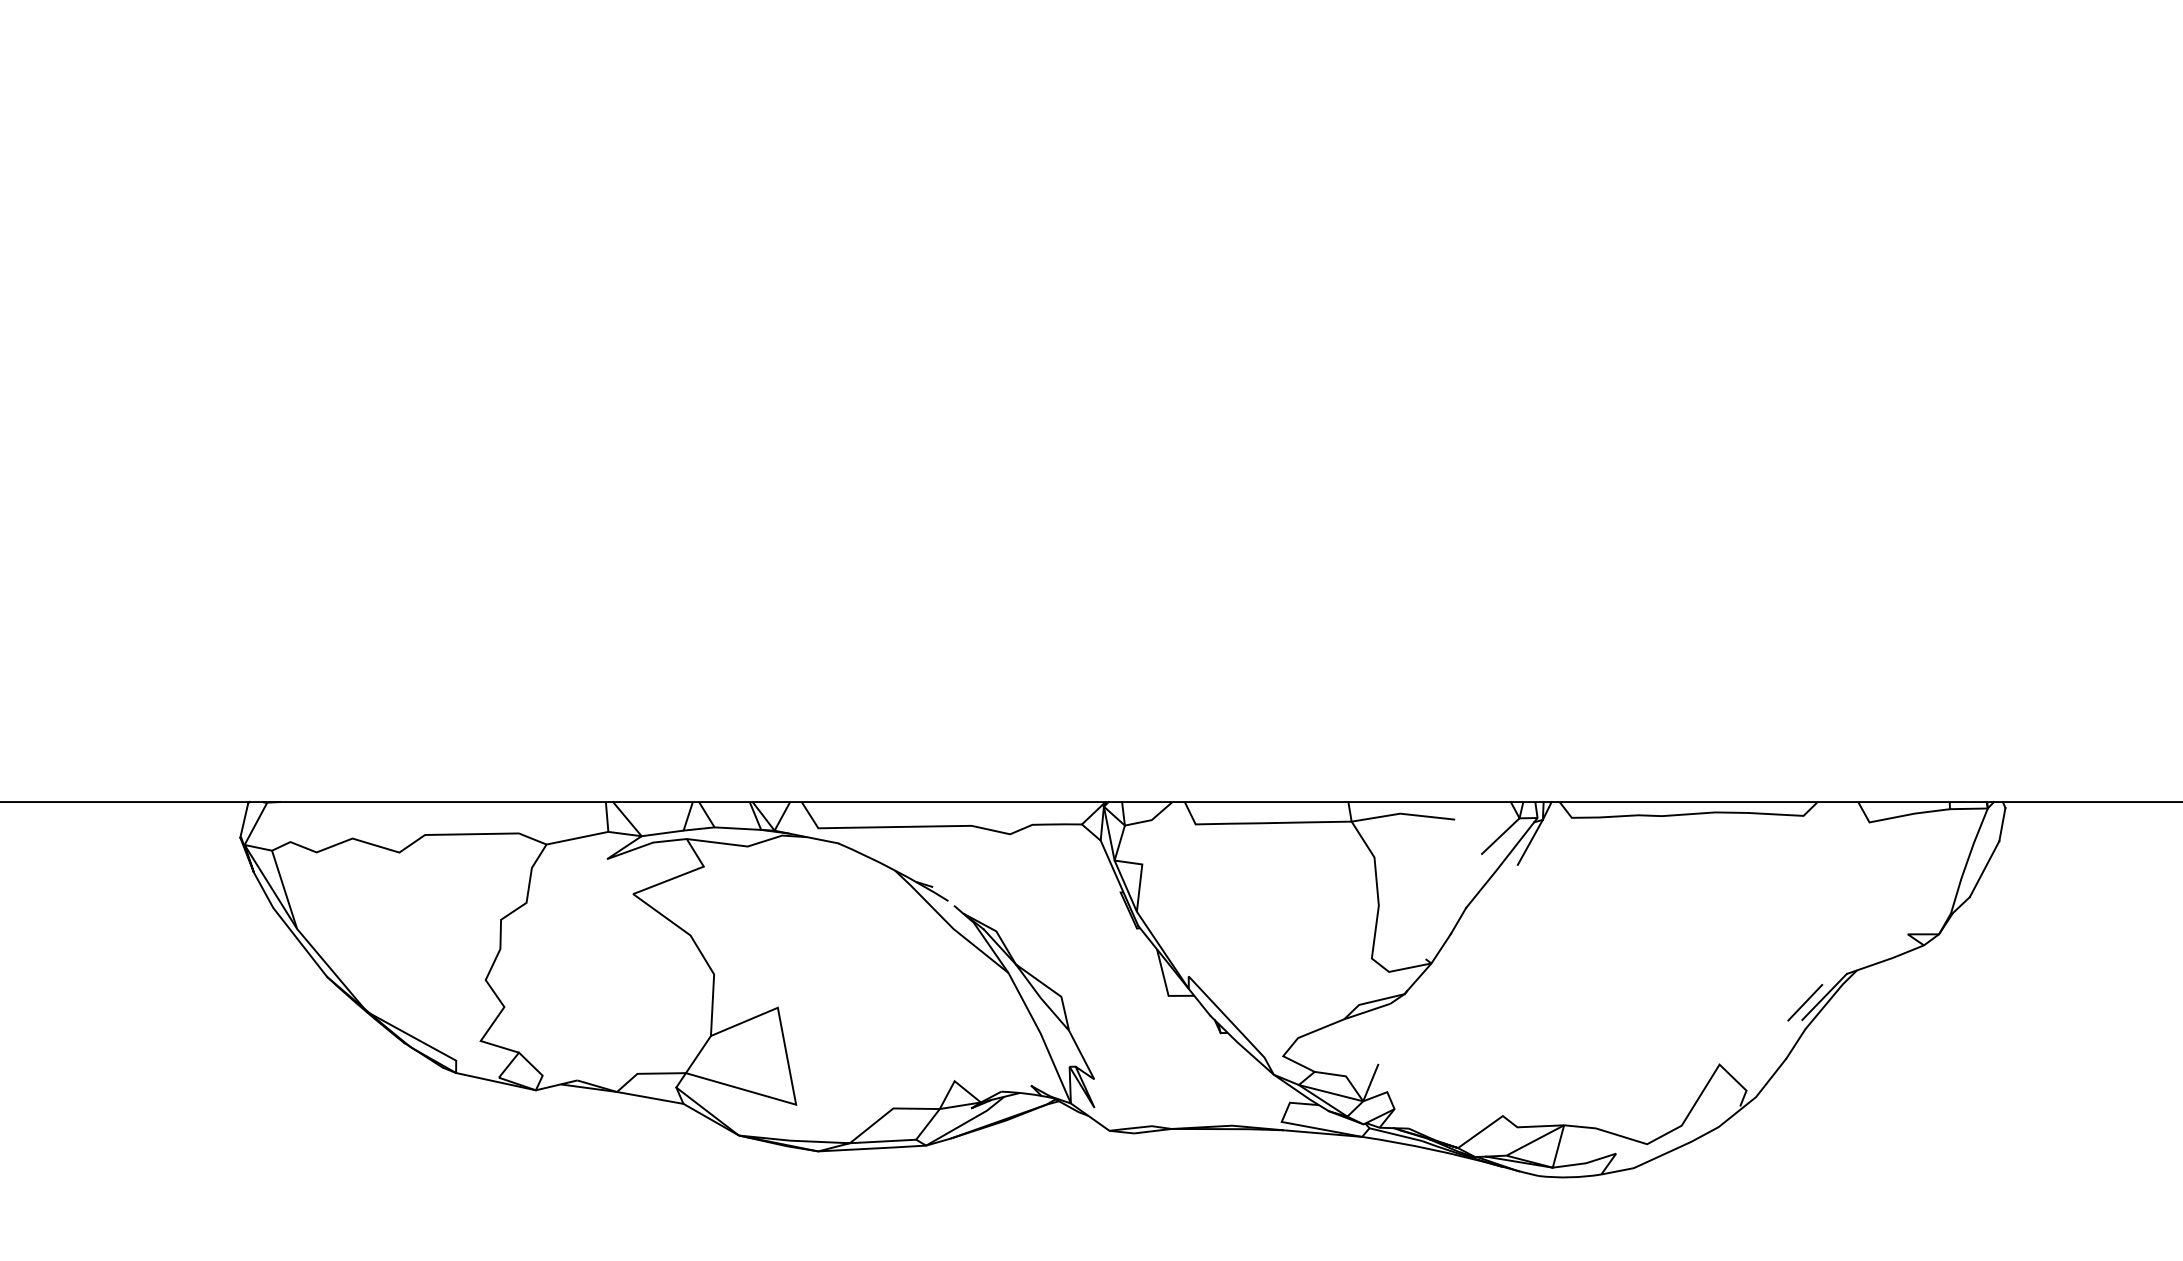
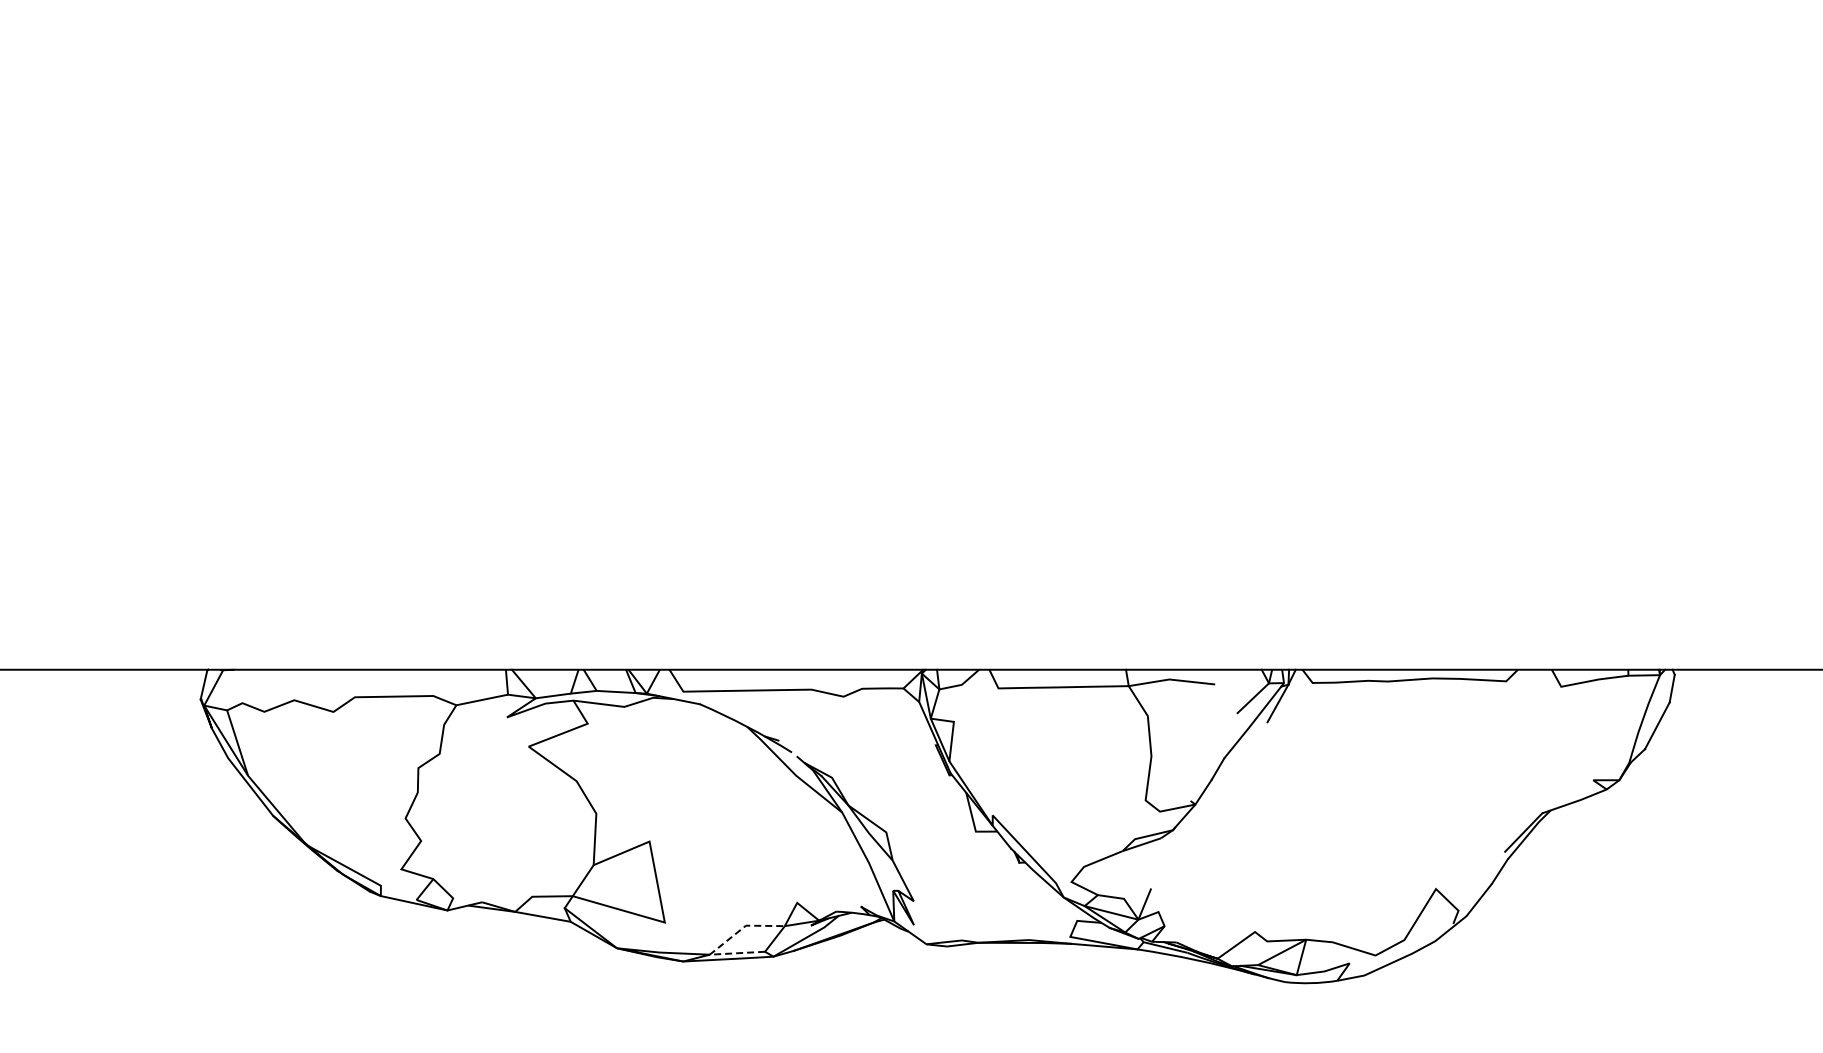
line: (1805, 1002) -> (1507, 837), removed
line: (863, 1132) -> (721, 945), solid -> dashed

